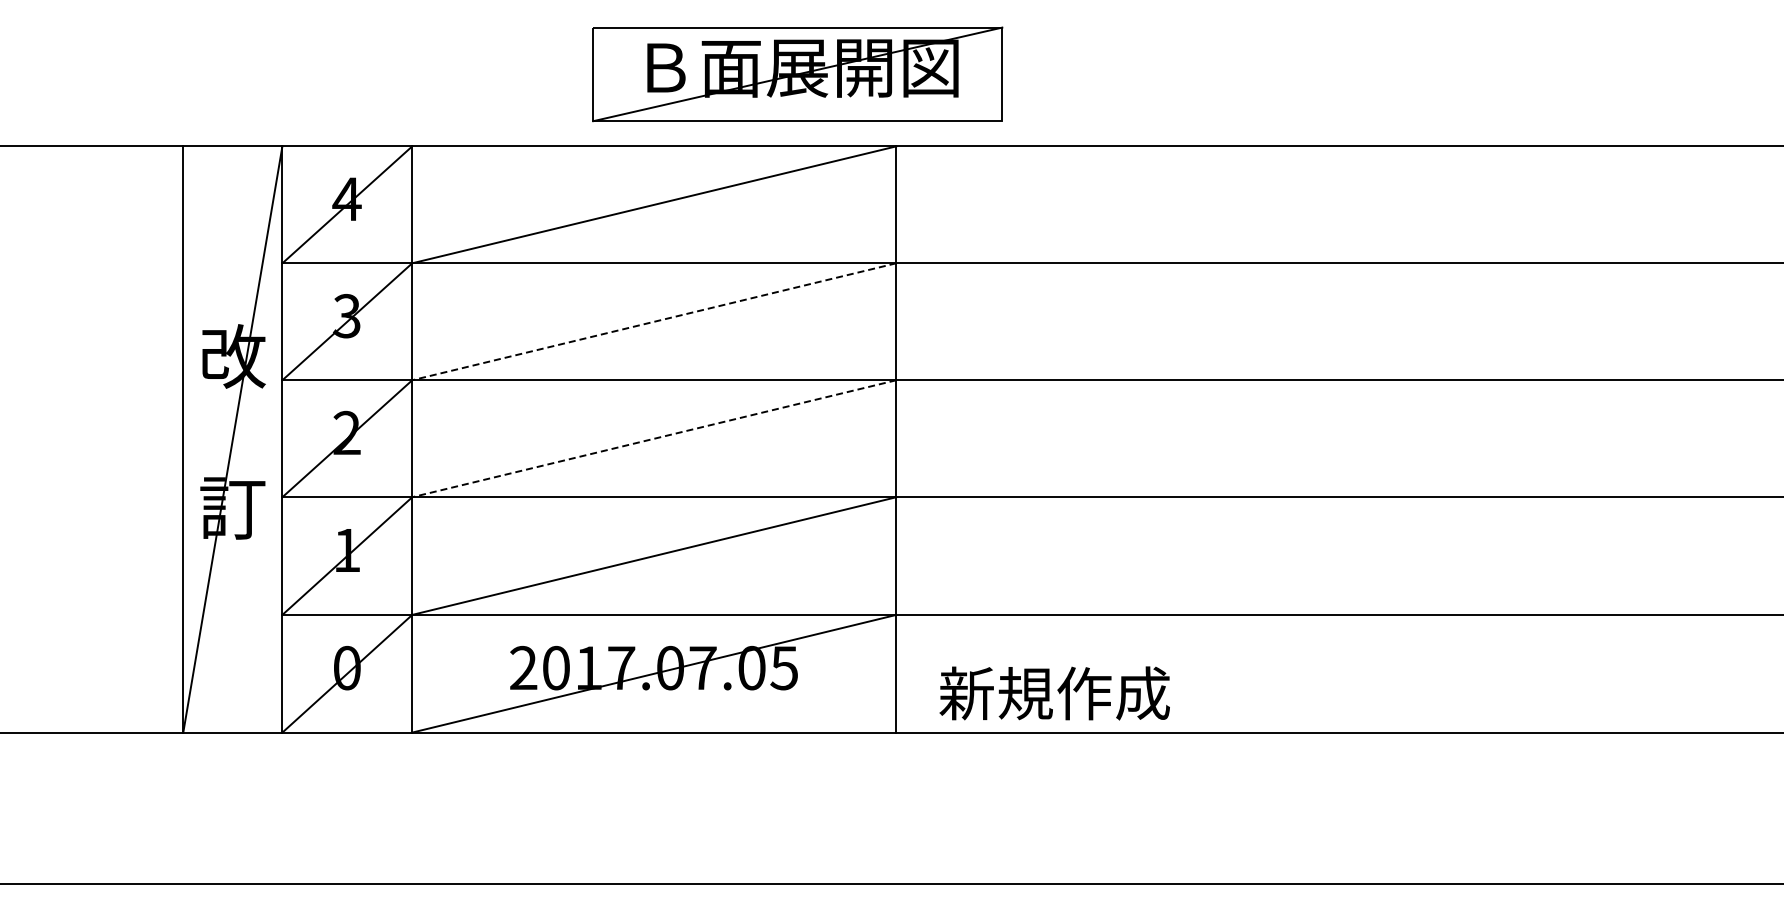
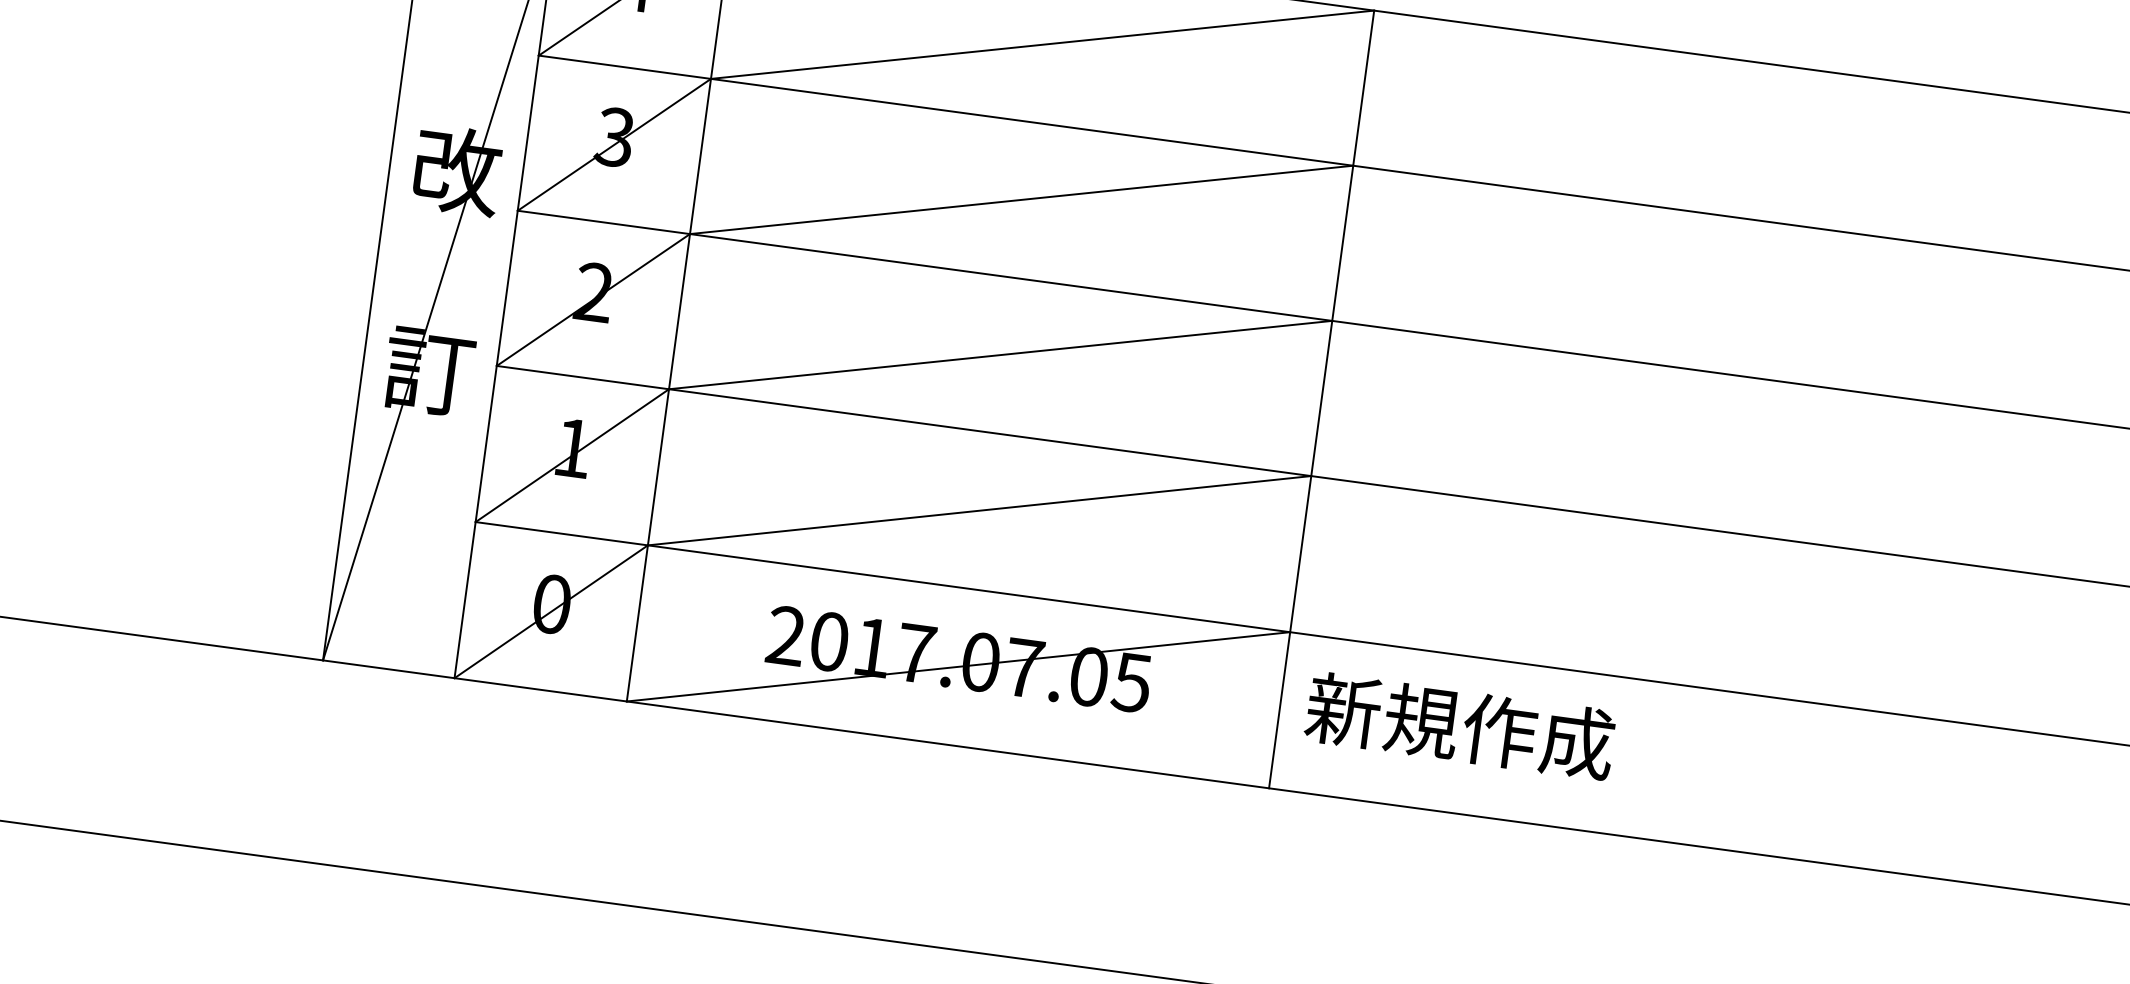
line: (653, 321) -> (1020, 199), dashed -> solid
line: (653, 438) -> (999, 354), dashed -> solid
text: (1054, 693) -> (1459, 726), moved

